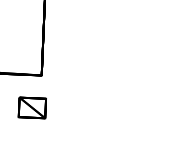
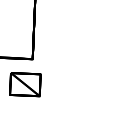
part: (32, 107) -> (25, 84), size x1.43

